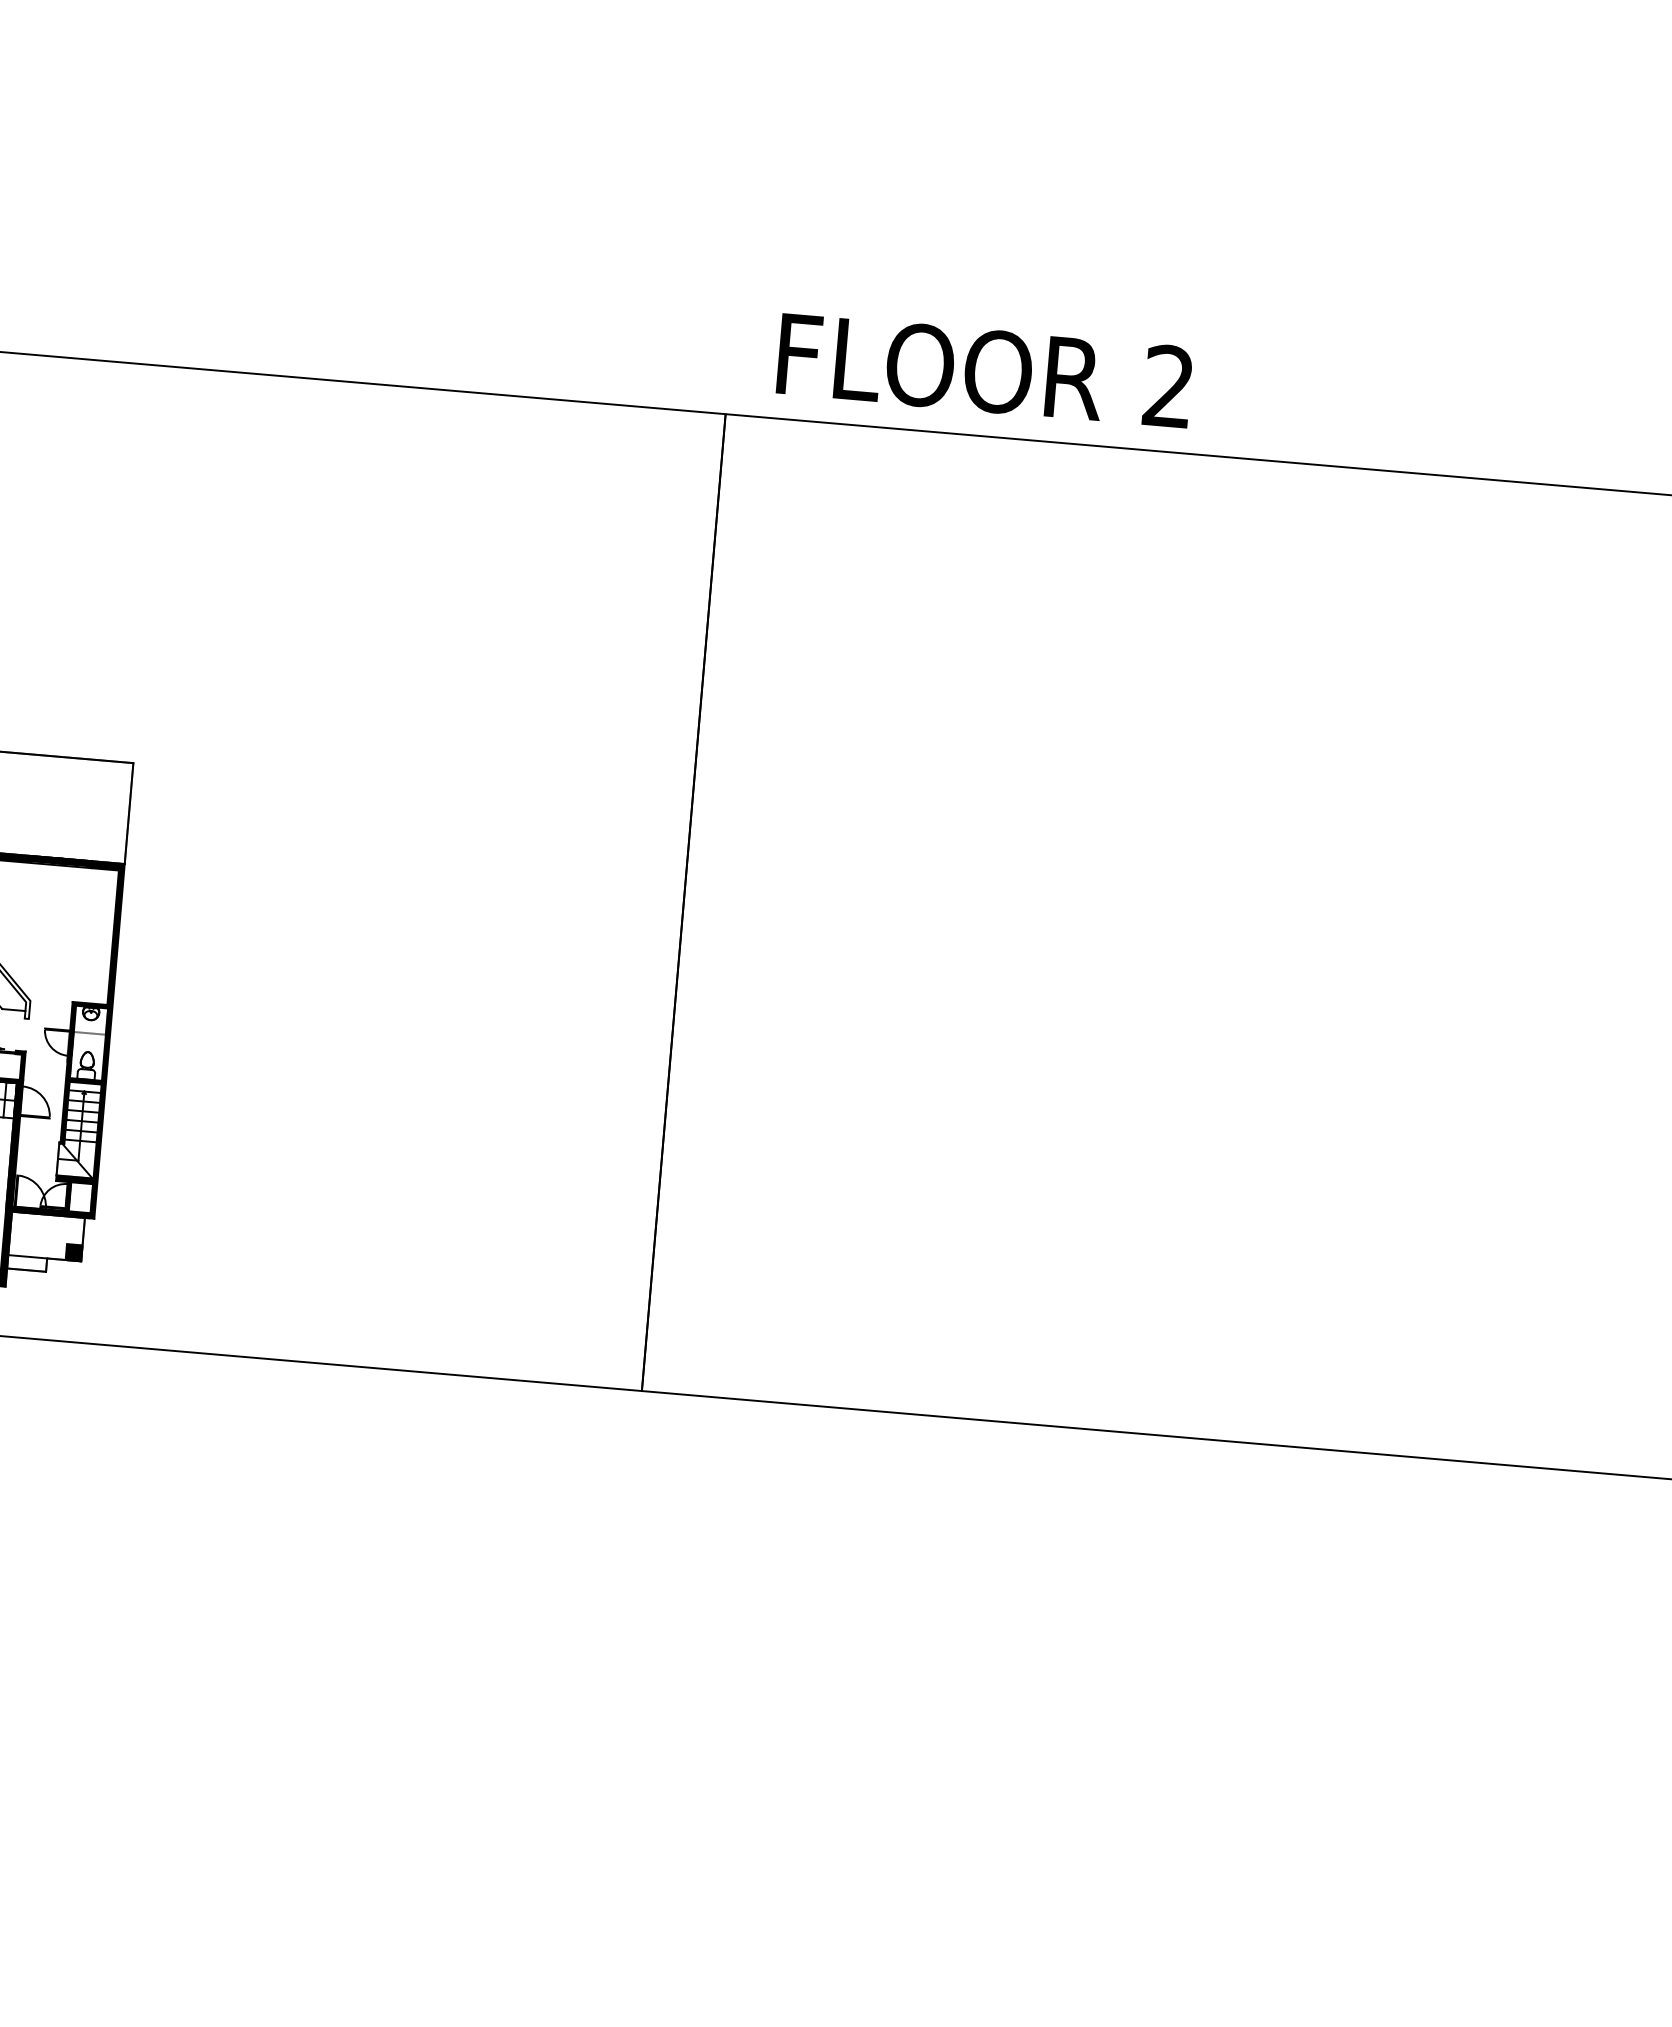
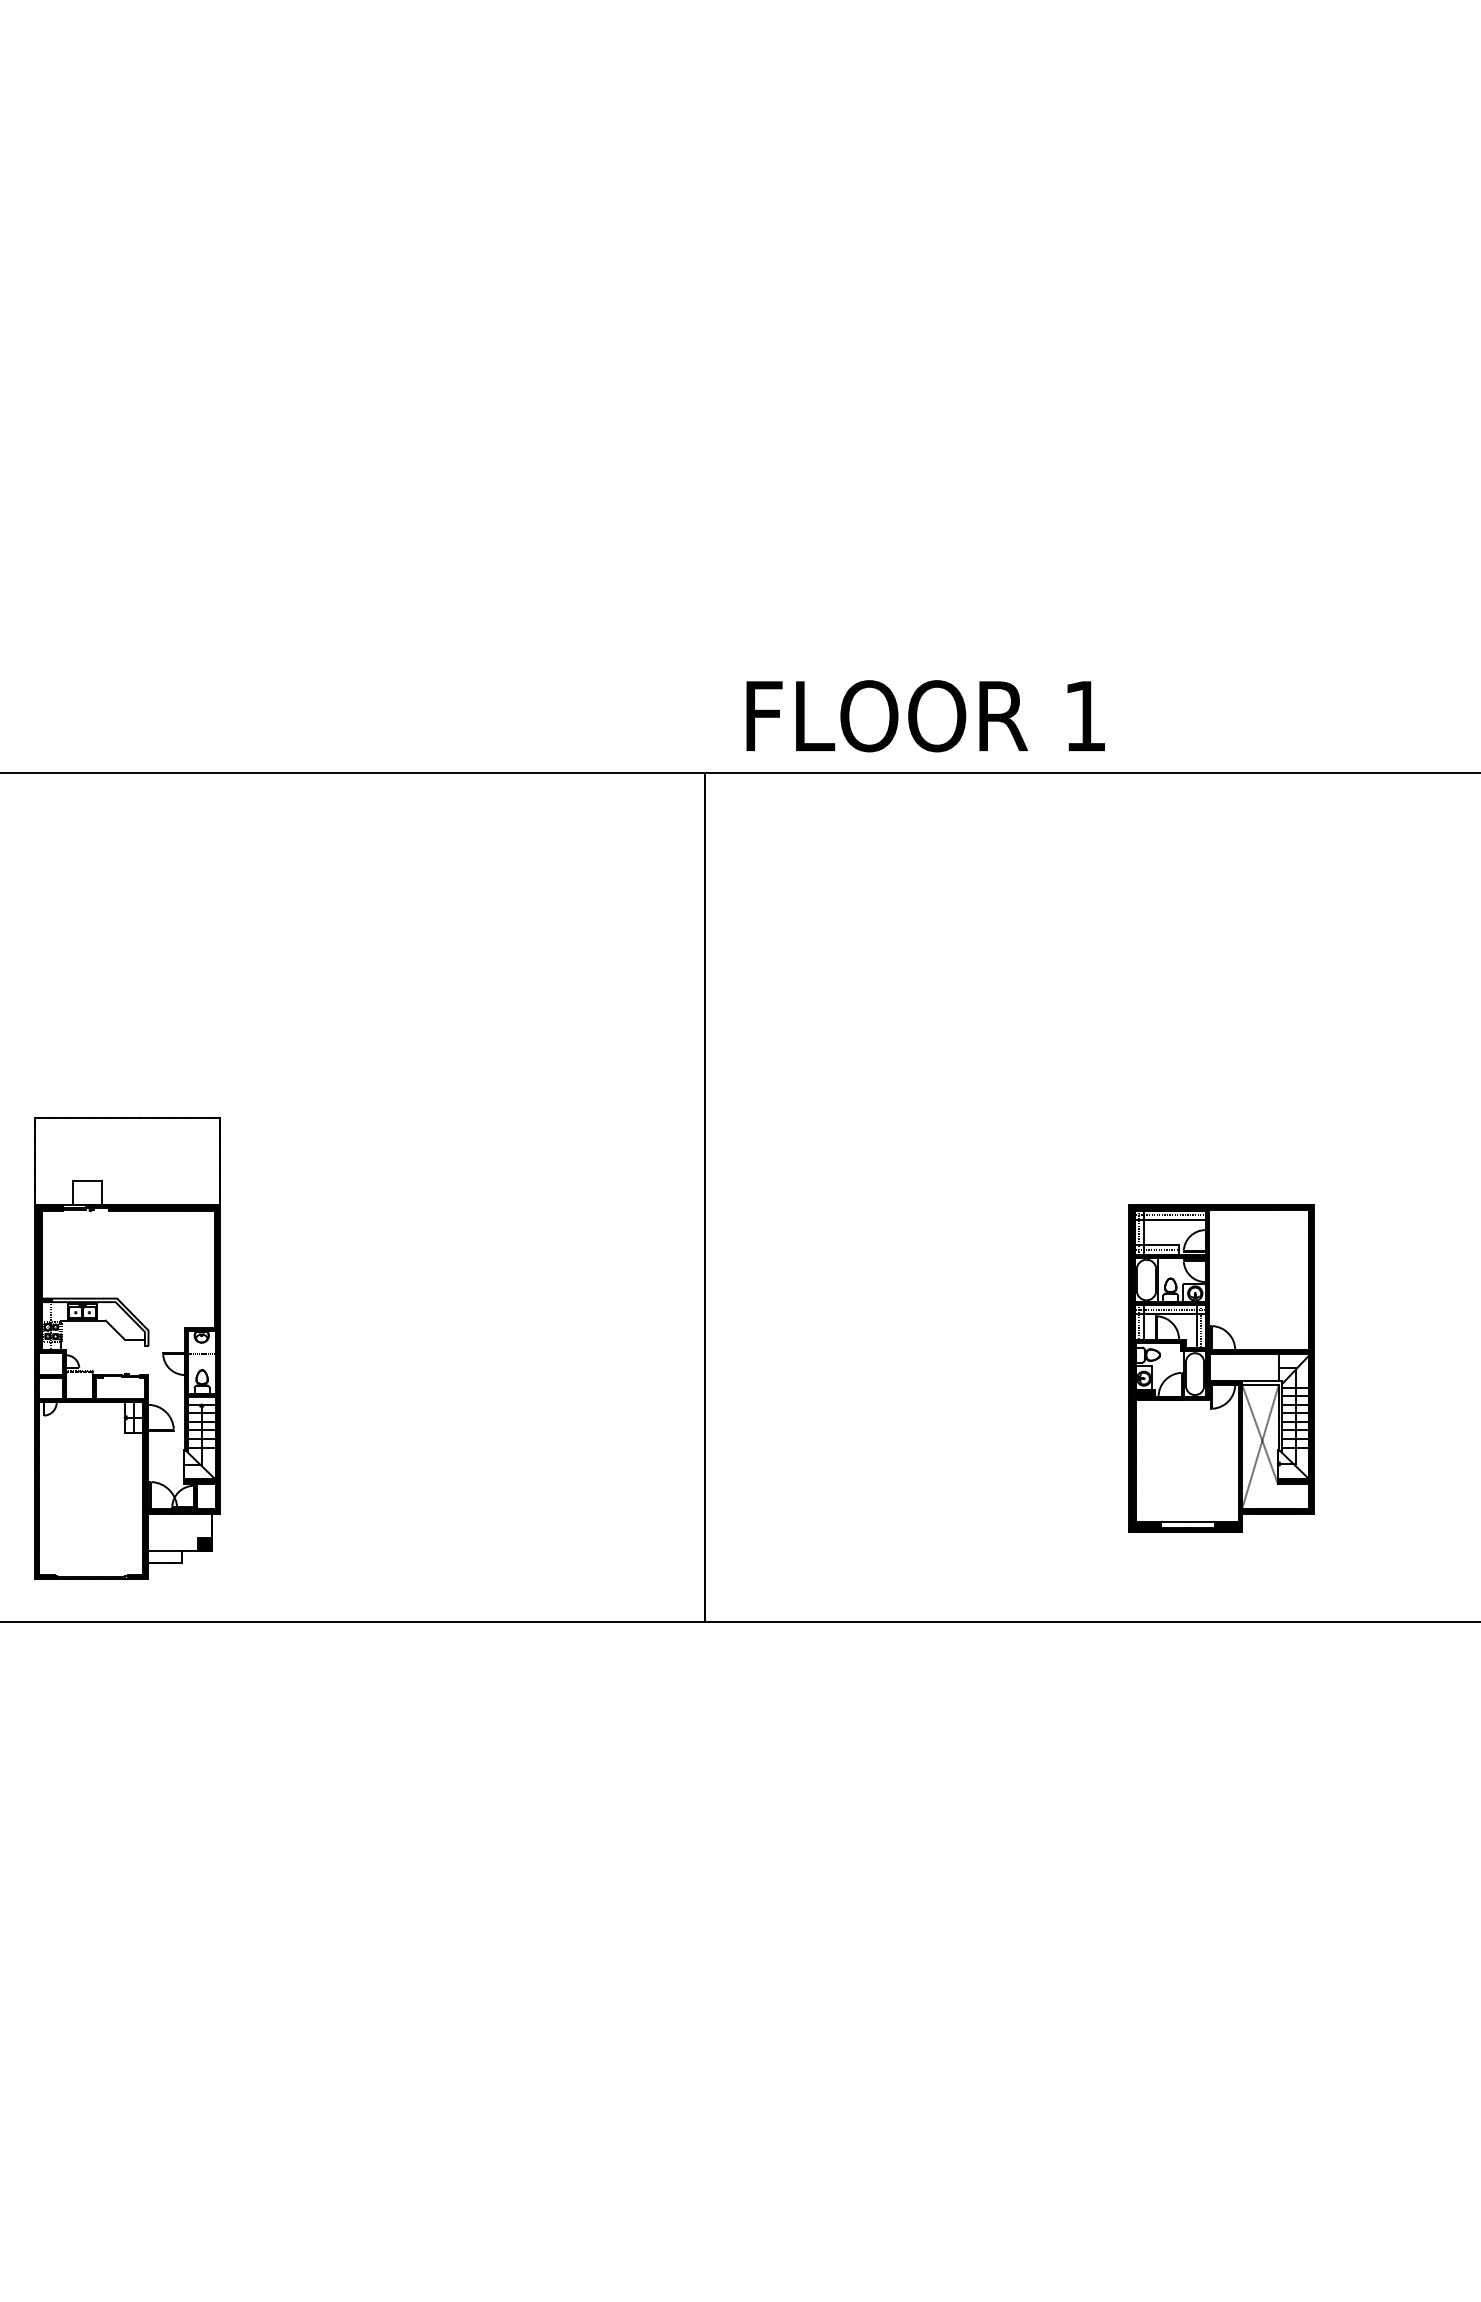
text: (1167, 385) -> (1084, 715), 2 -> 1
part: (1261, 1150) -> (1221, 1368), added

